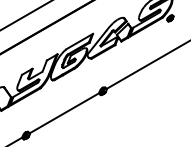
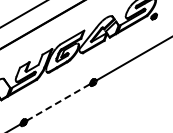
line: (64, 113) -> (58, 102), solid -> dashed

